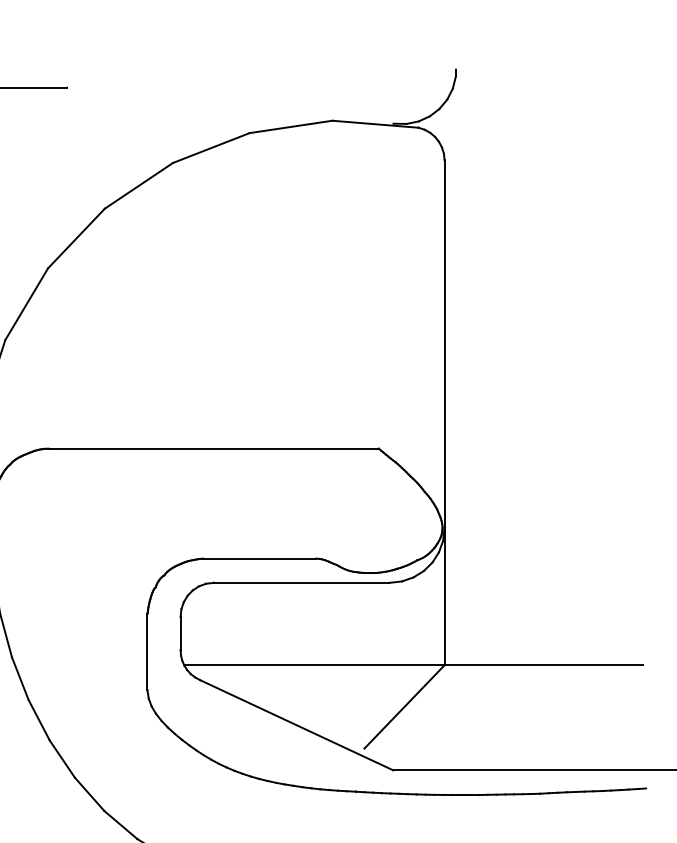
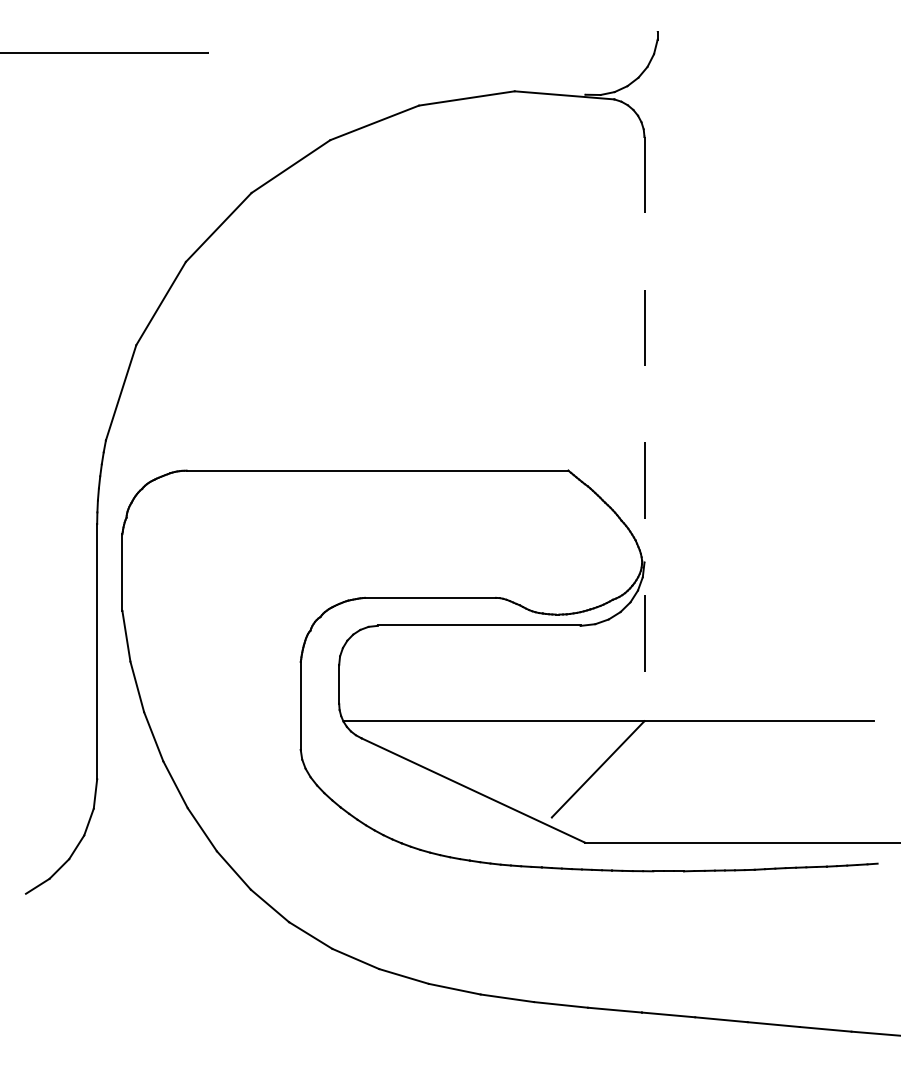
line: (444, 413) -> (644, 429), solid -> dashed

